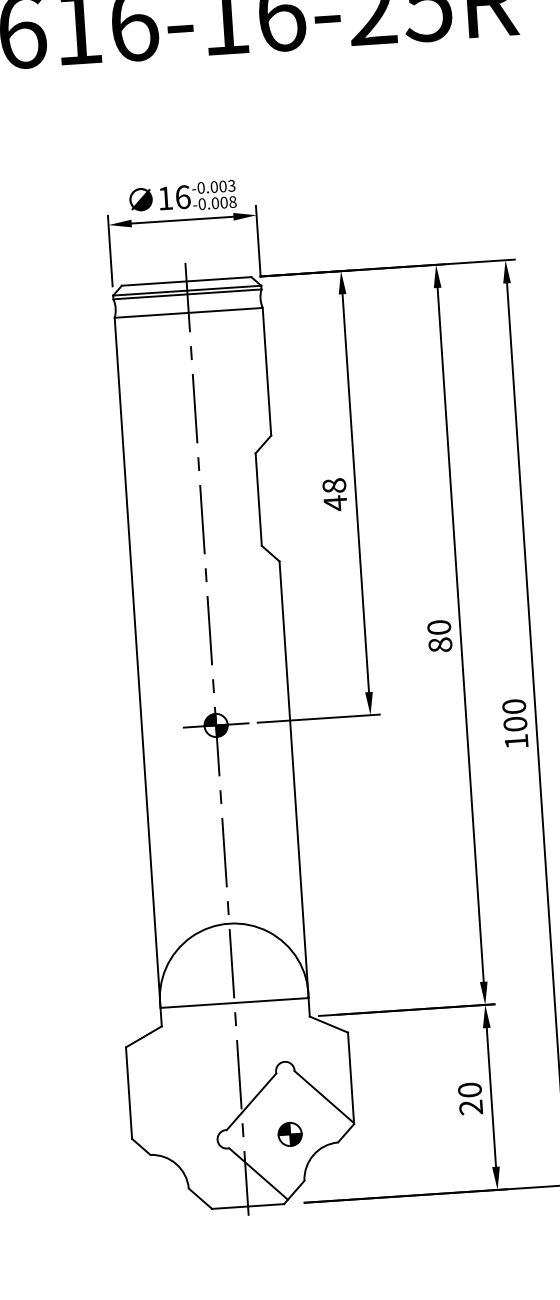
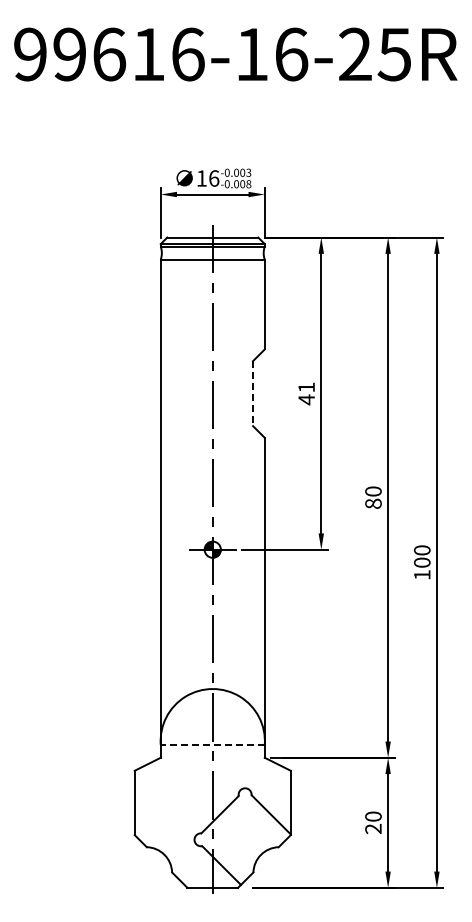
text: (334, 485) -> (306, 387), 48 -> 41
line: (259, 499) -> (253, 393), solid -> dashed
line: (234, 1002) -> (212, 744), solid -> dashed
part: (290, 1134) -> (245, 839), removed

